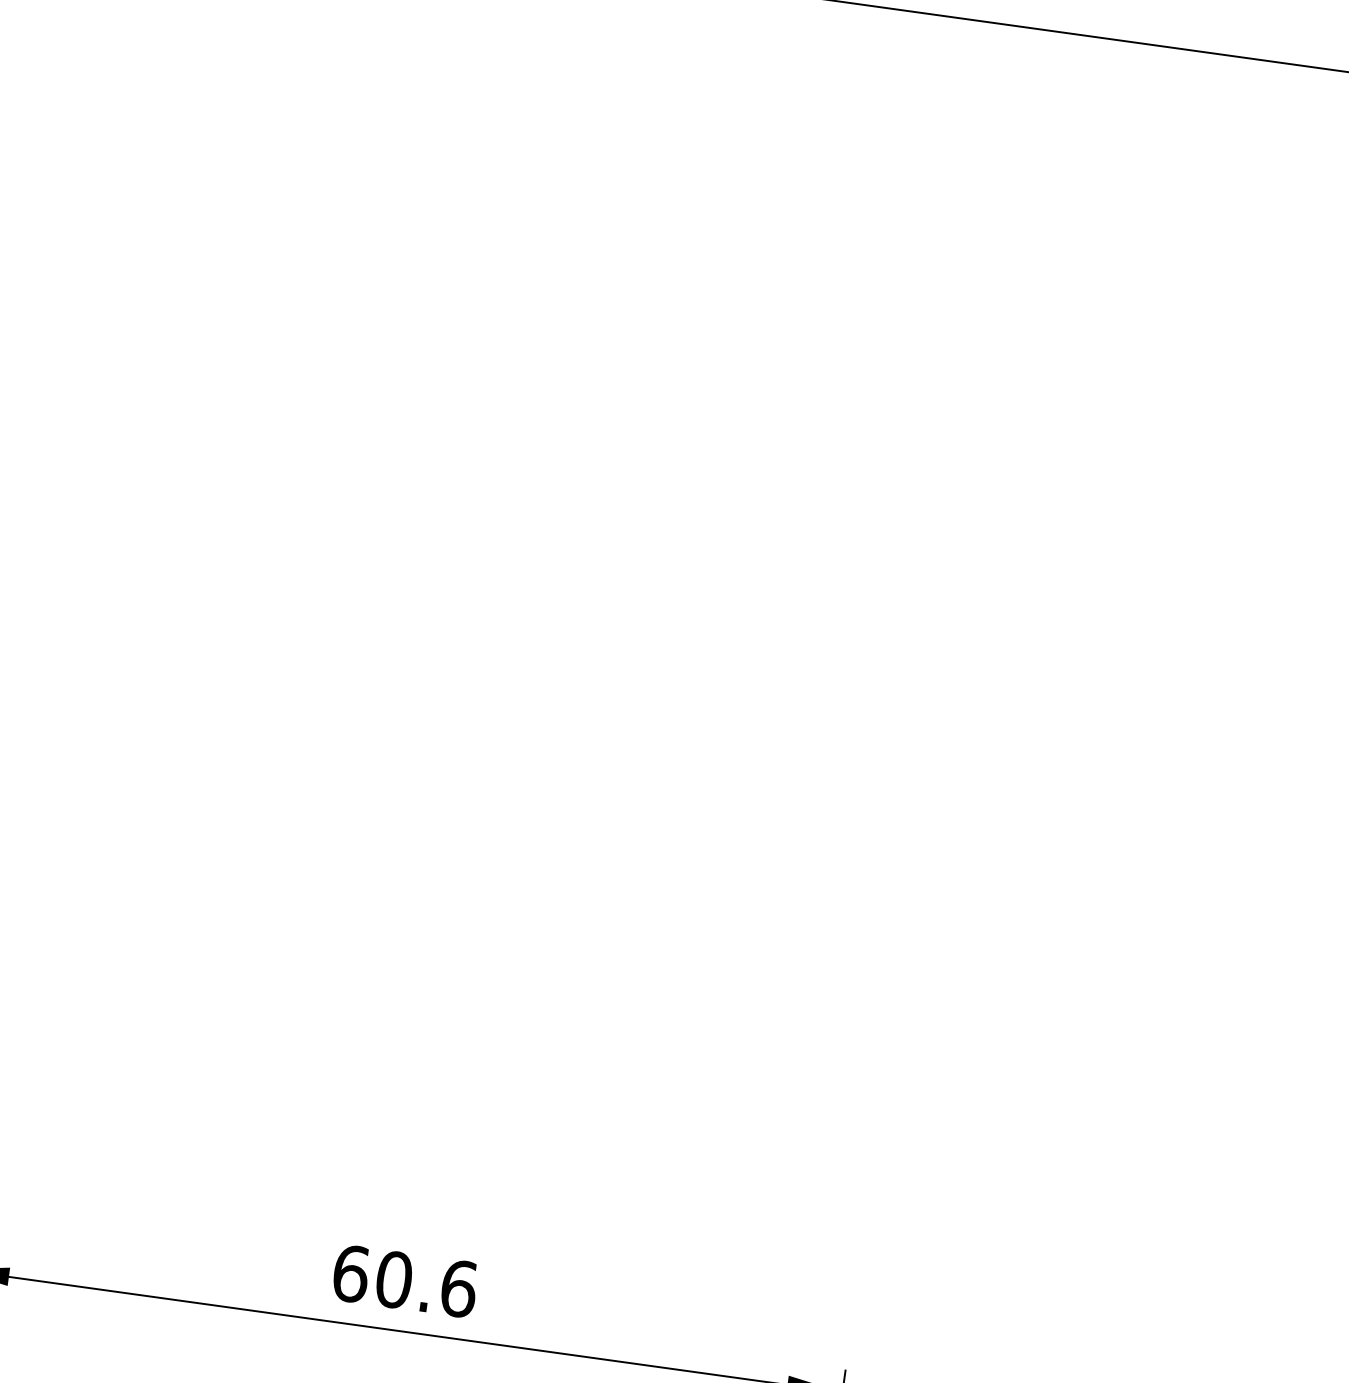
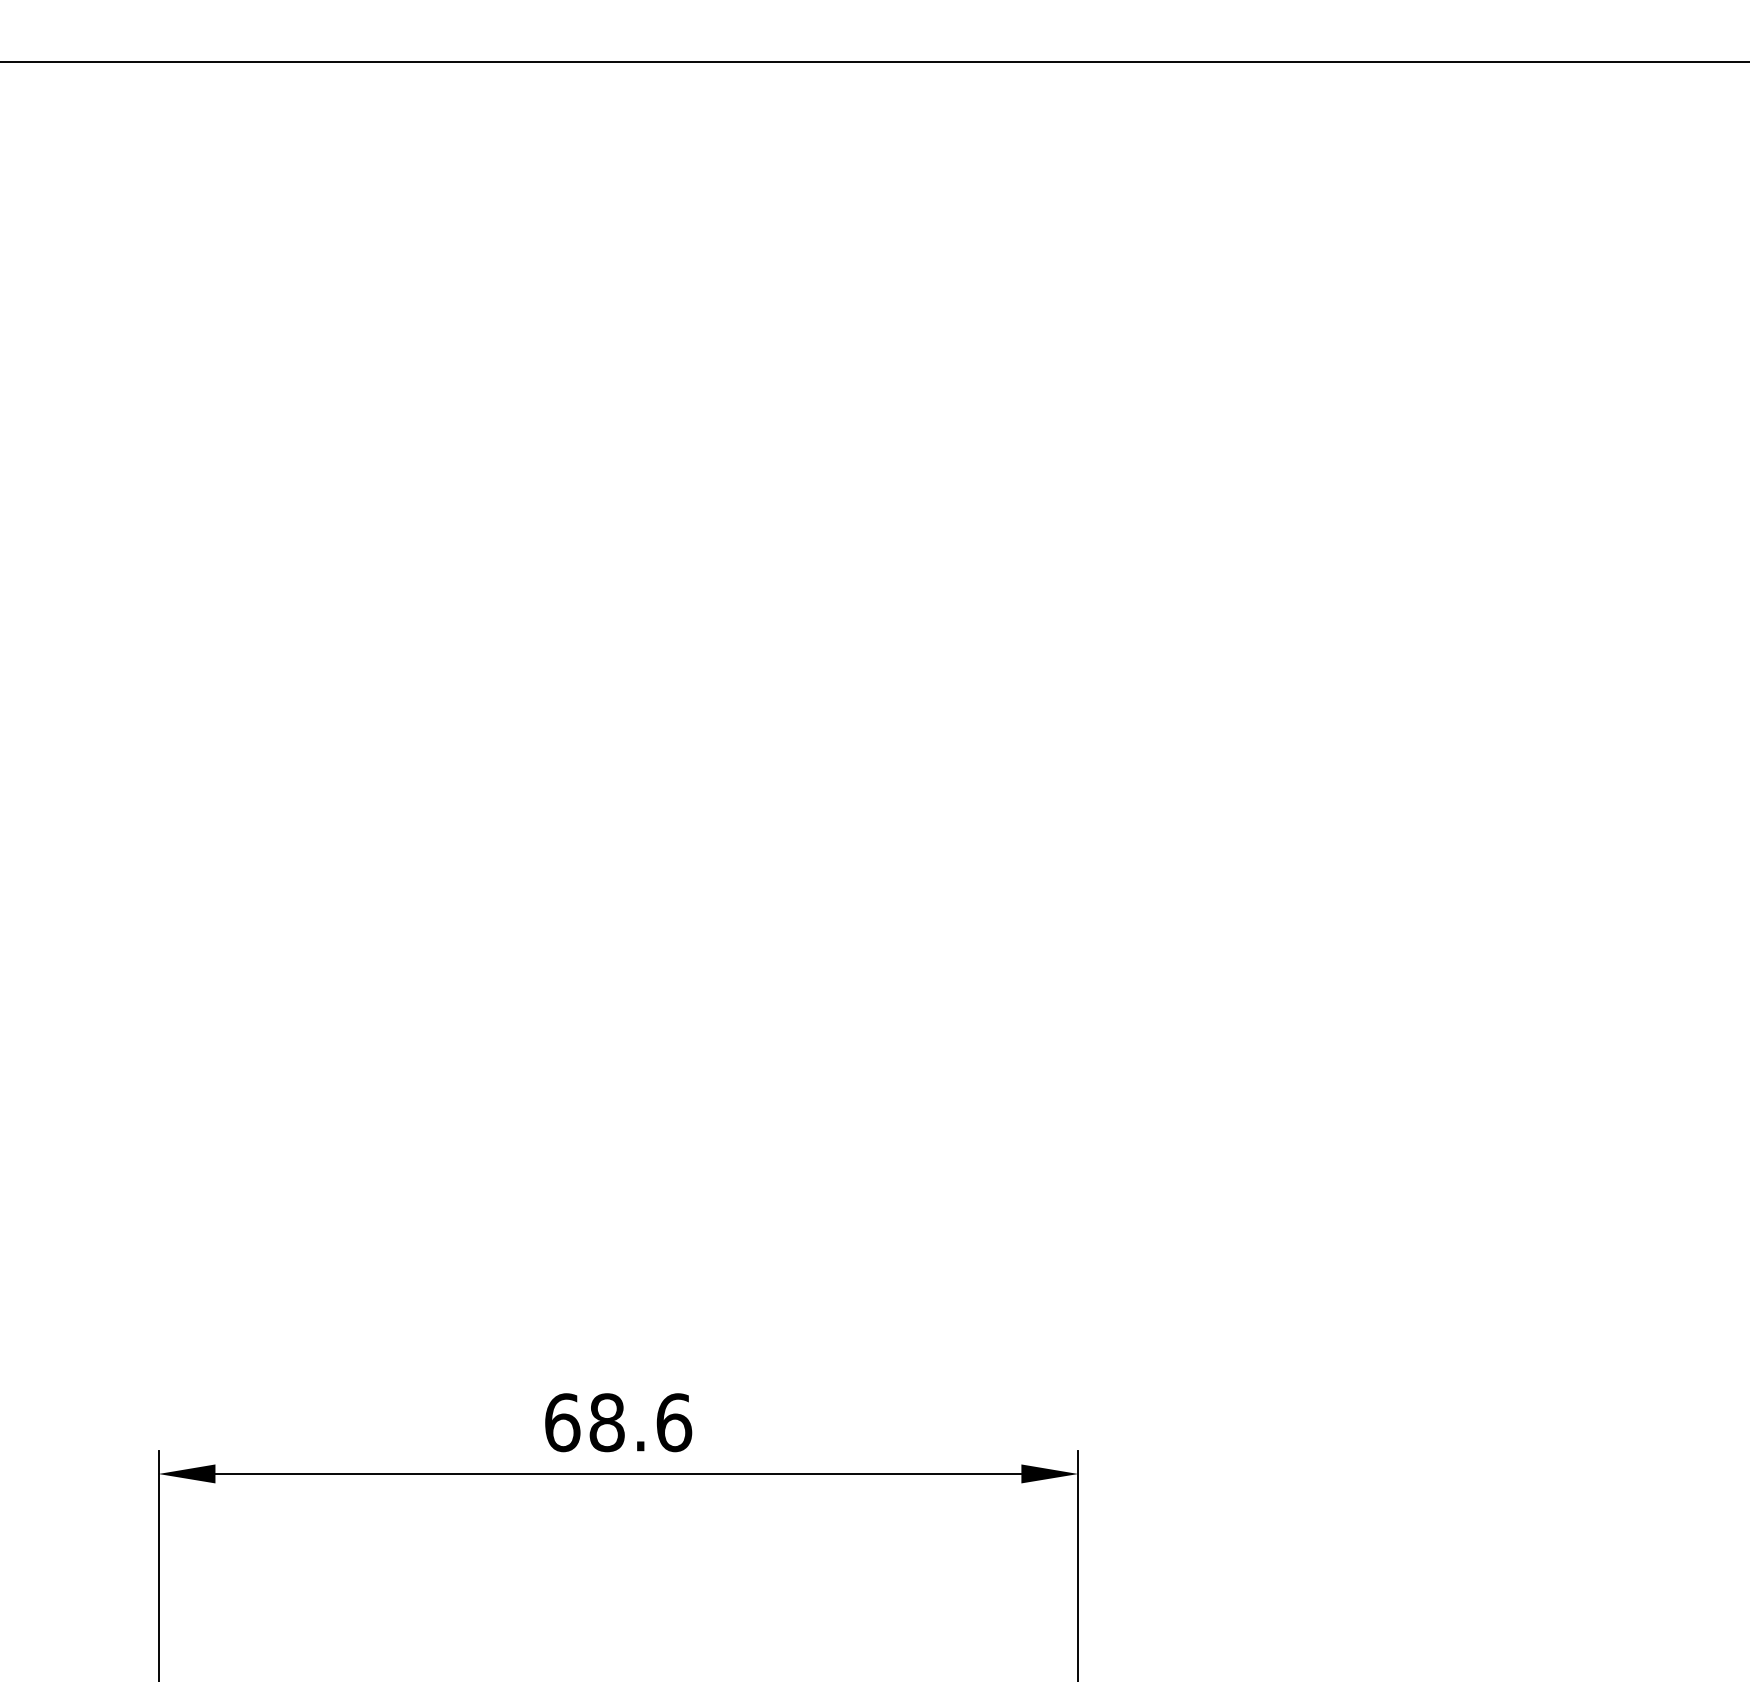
text: (393, 1279) -> (606, 1422), 60.6 -> 68.6

